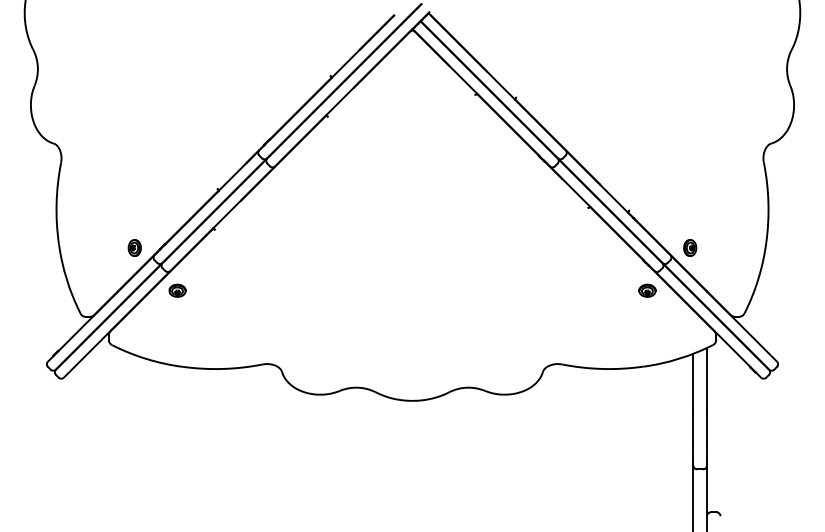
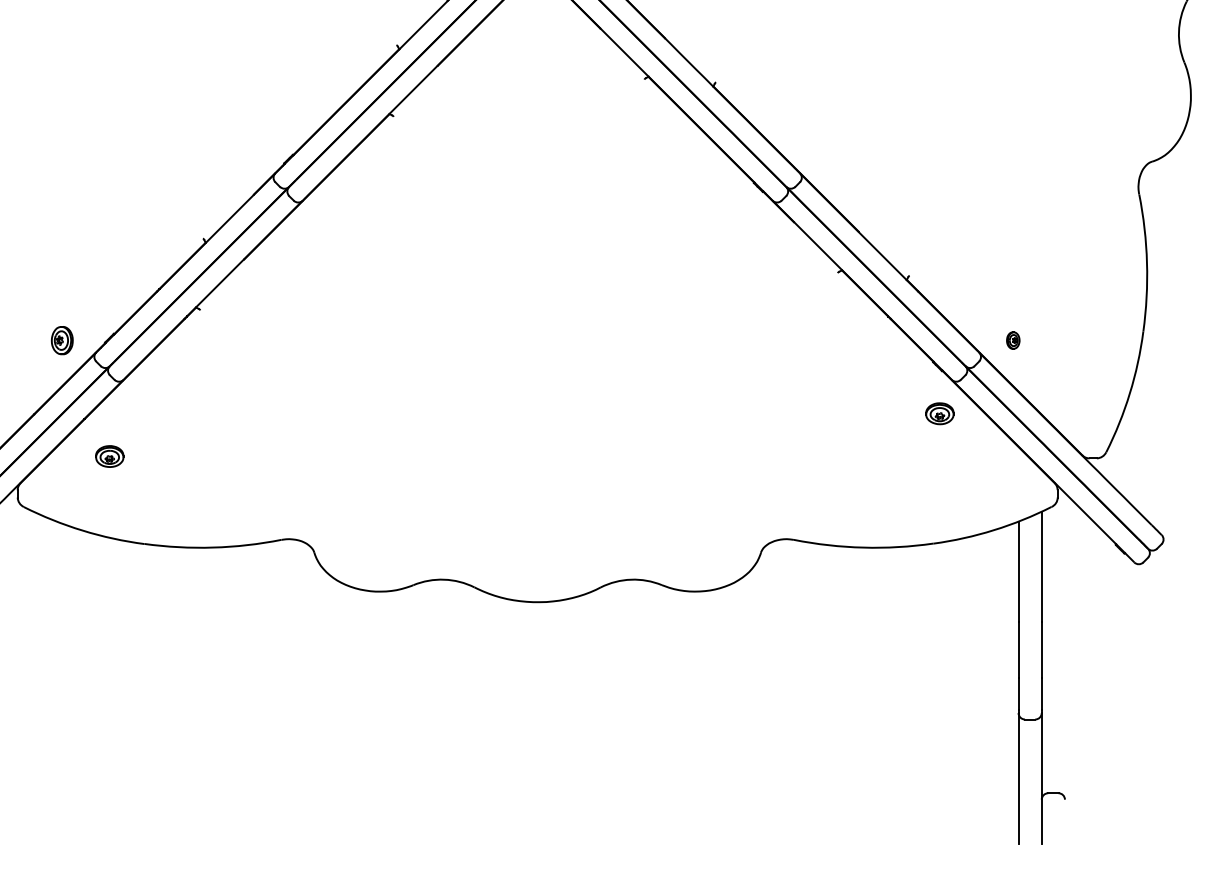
part: (690, 247) -> (1013, 339), size x0.6
part: (177, 290) -> (109, 456), moved

